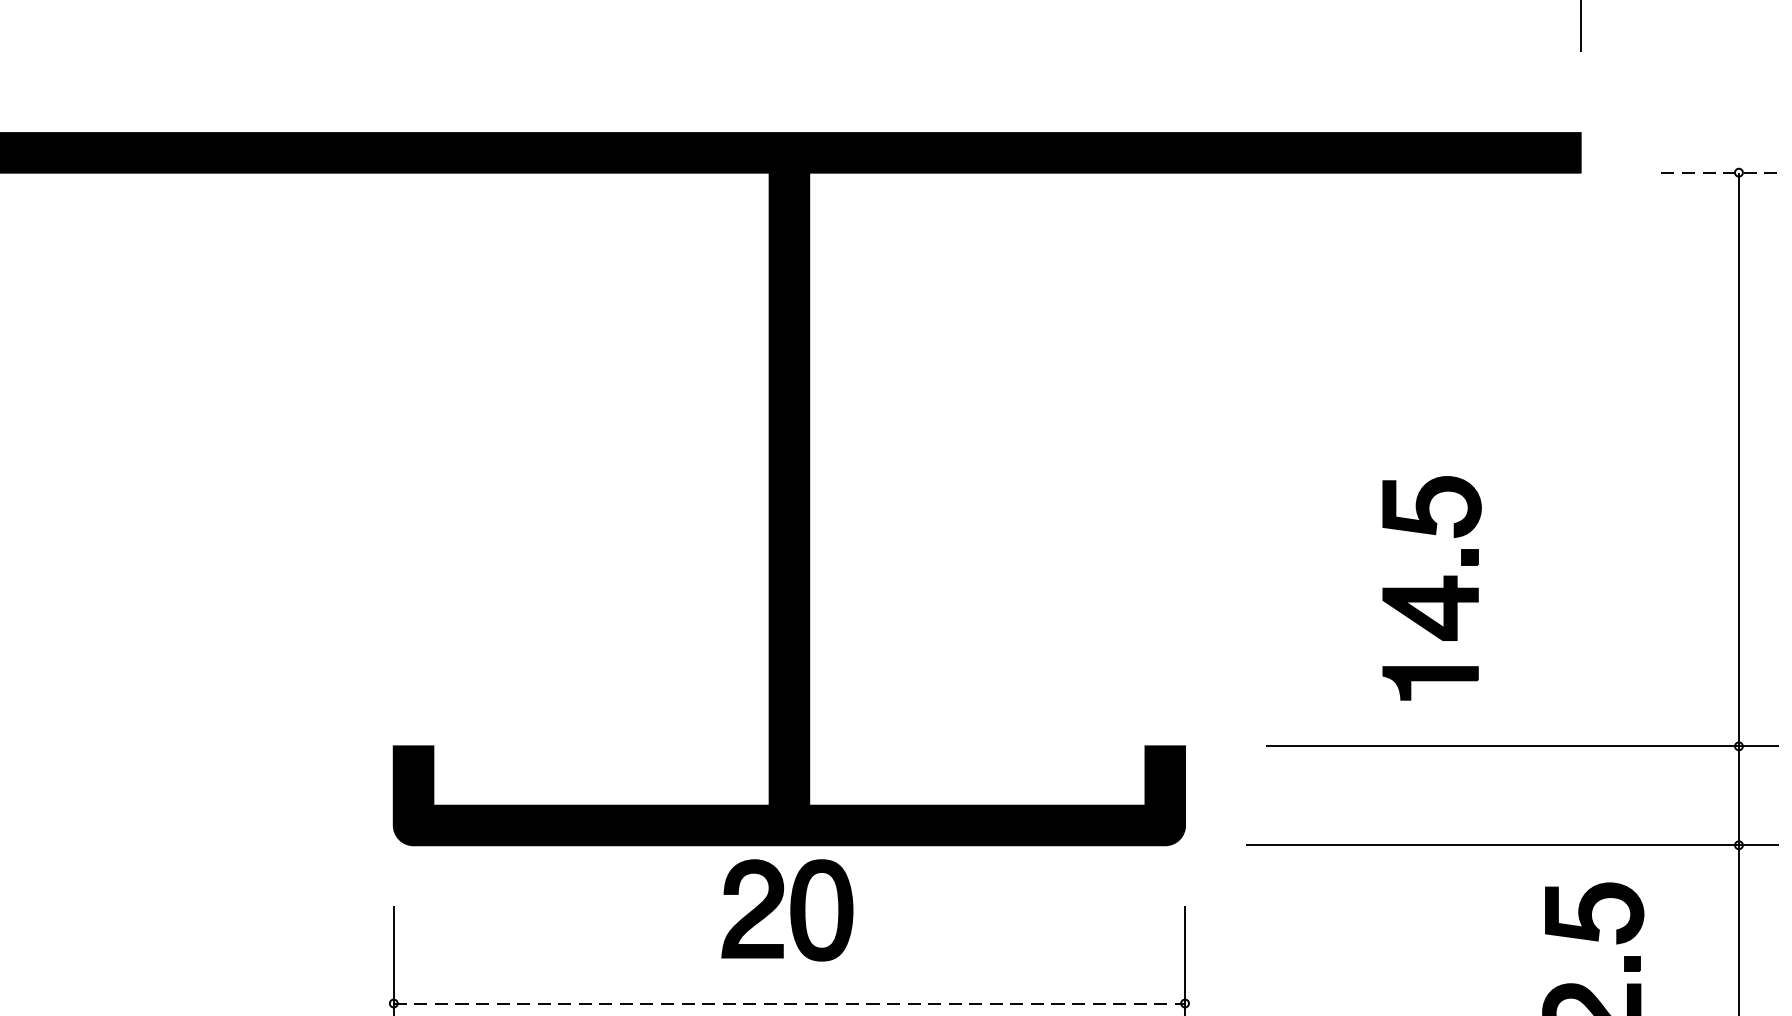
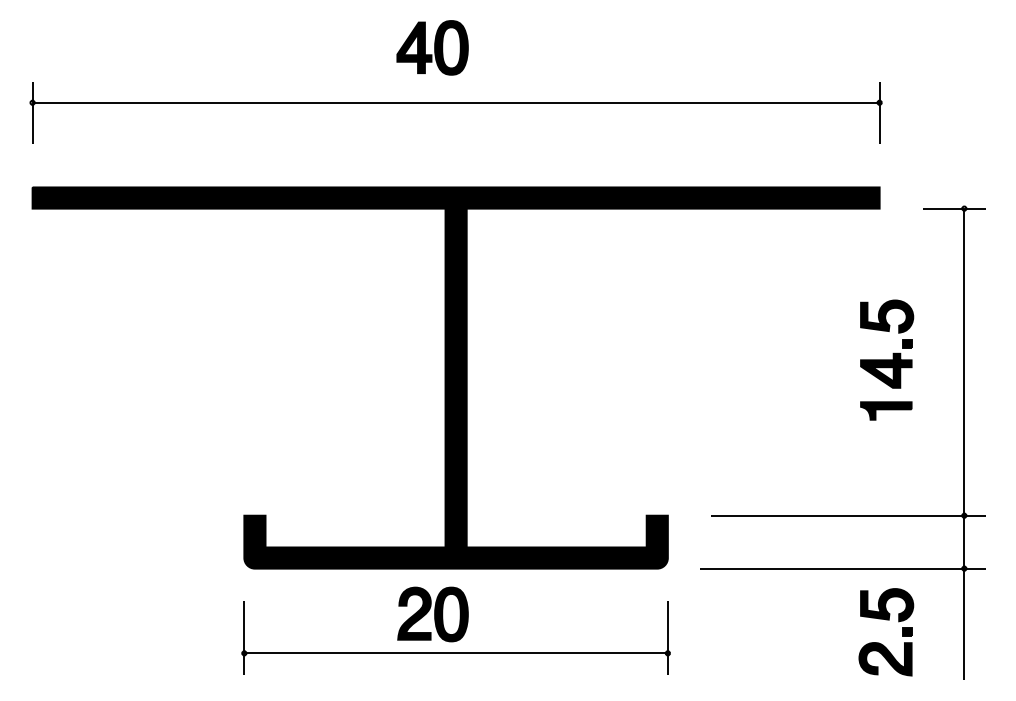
line: (1720, 172) -> (954, 208), dashed -> solid
part: (1432, 587) -> (887, 359), moved
part: (786, 910) -> (432, 614), moved
line: (790, 1003) -> (456, 653), dashed -> solid

